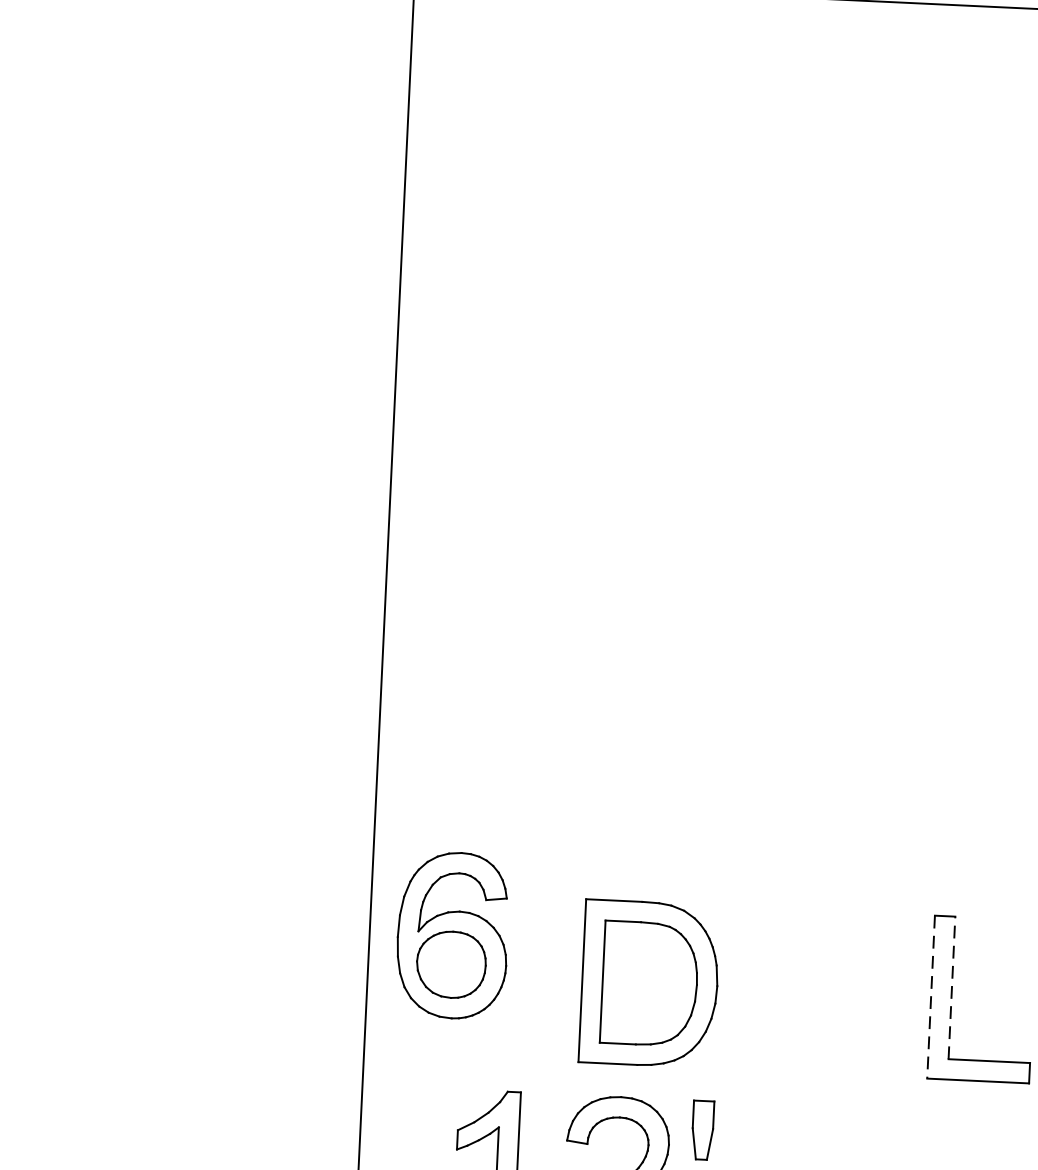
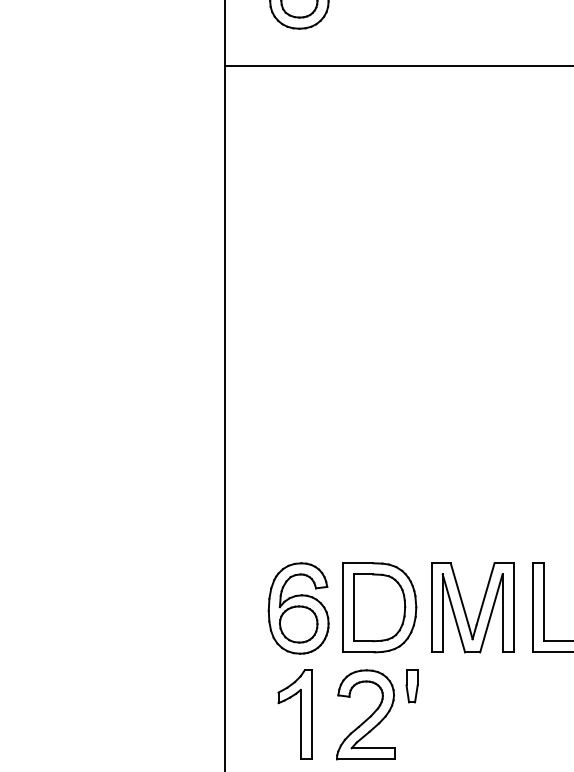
part: (452, 935) -> (298, 608), moved
line: (952, 988) -> (544, 602), dashed -> solid
part: (807, 994) -> (465, 609), added
line: (931, 996) -> (533, 607), dashed -> solid

